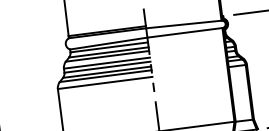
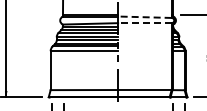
line: (183, 24) -> (144, 17), solid -> dashed
line: (184, 33) -> (144, 23), solid -> dashed

